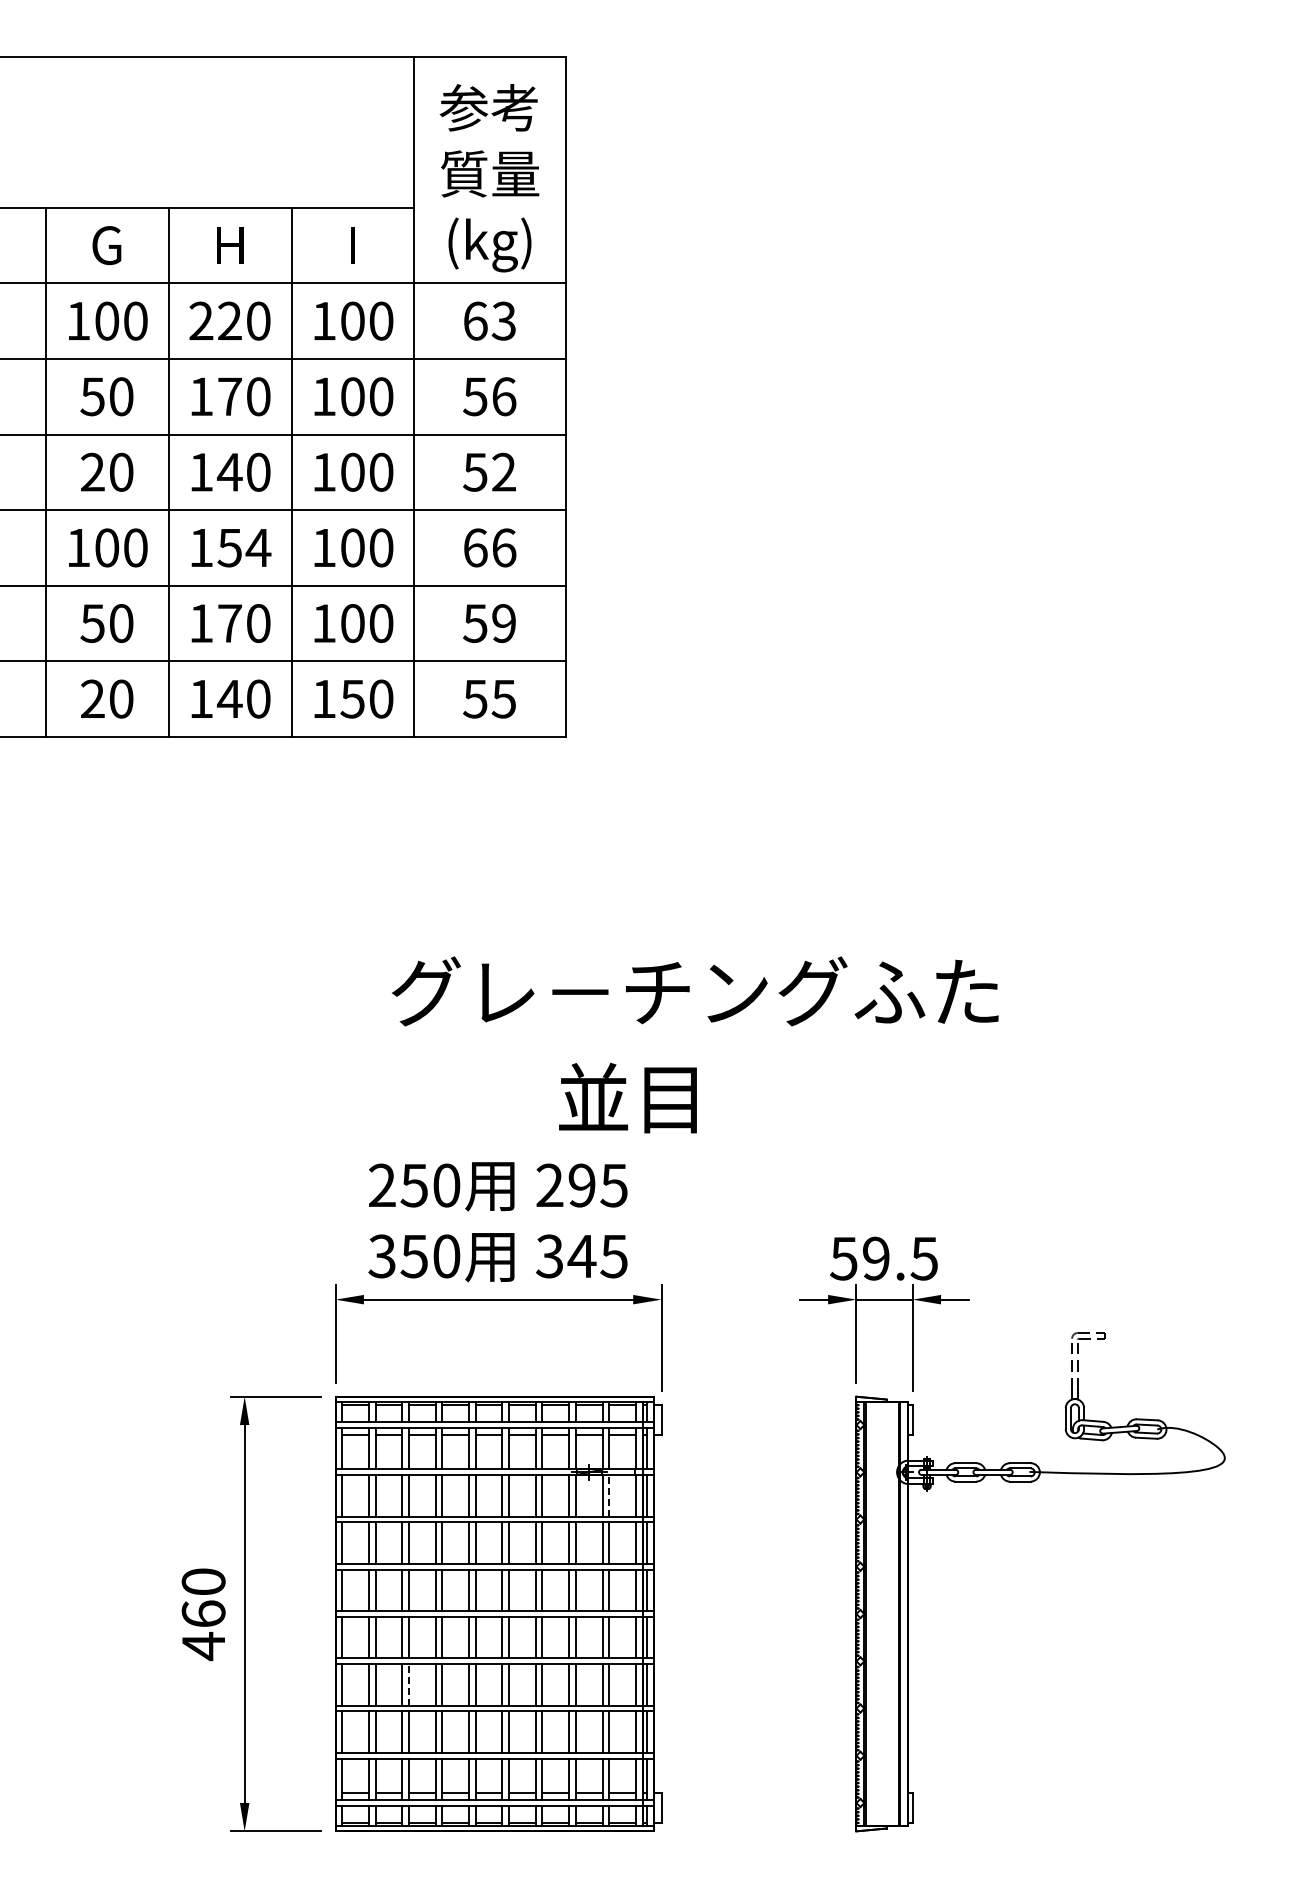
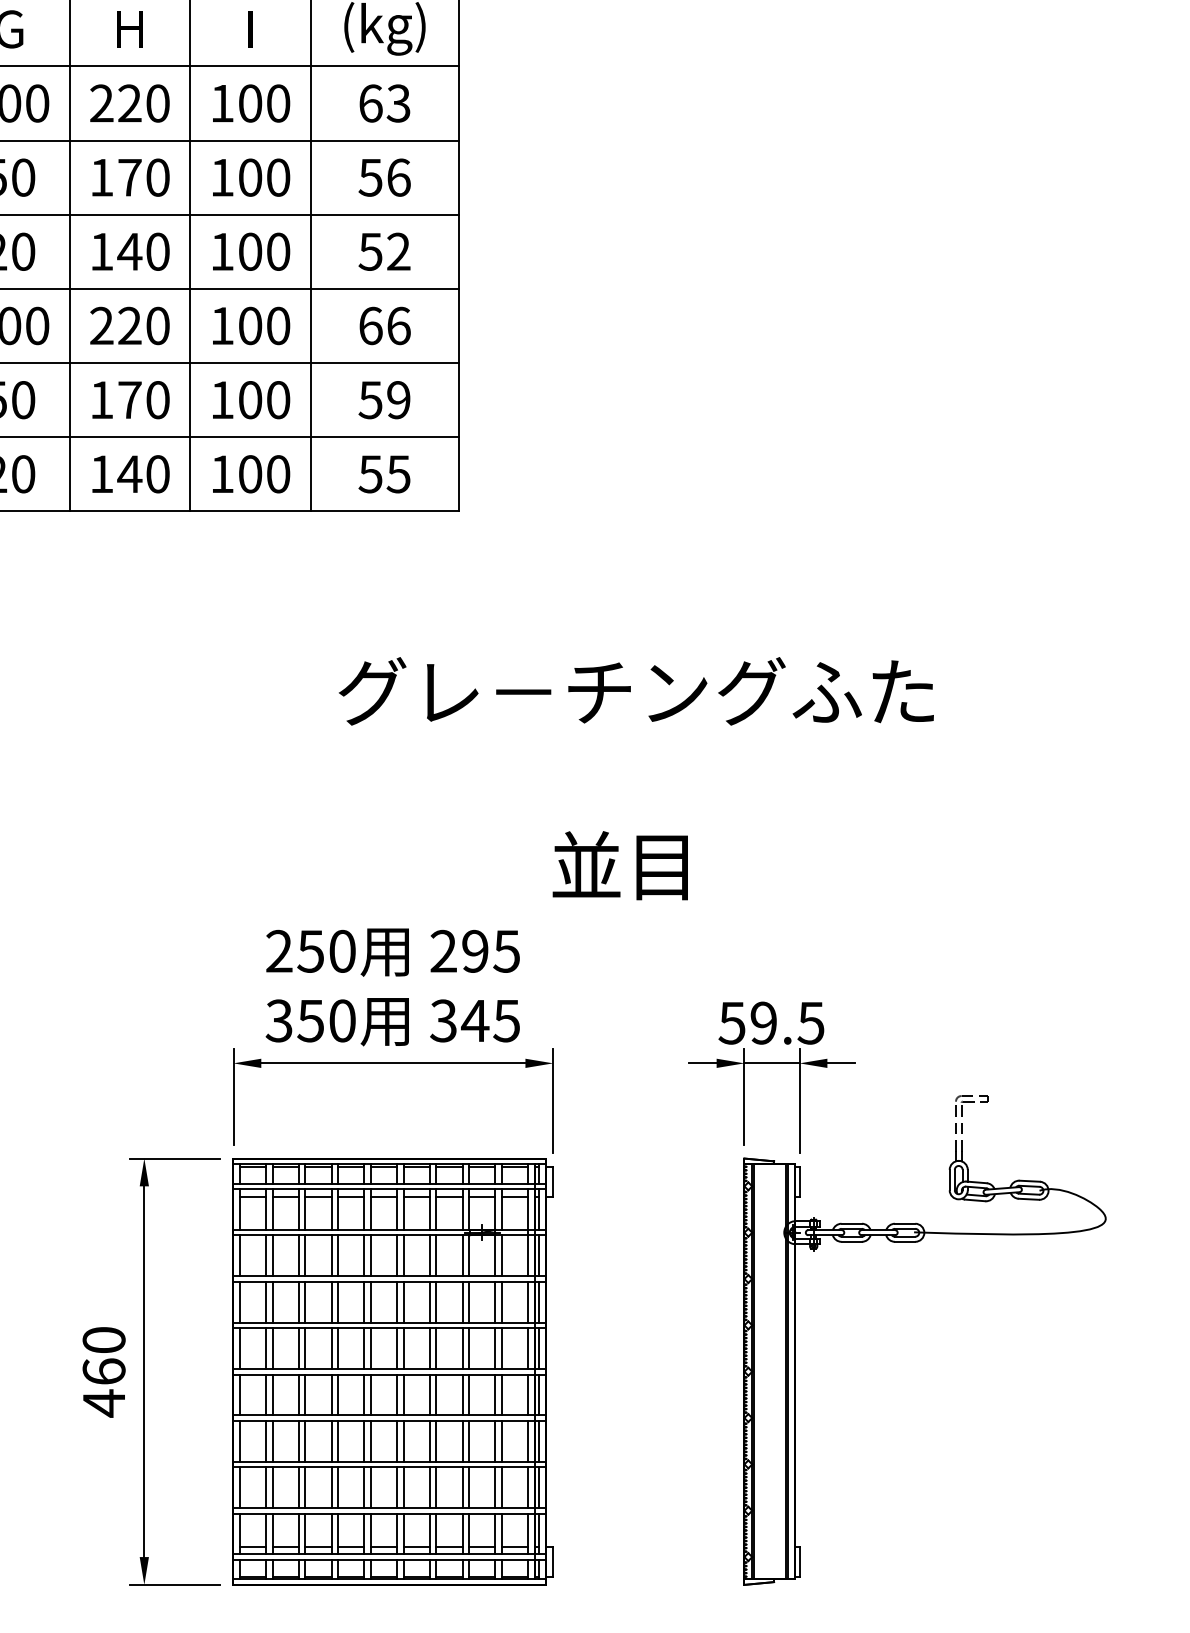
text: (230, 547) -> (130, 325), 154 -> 220
text: (352, 698) -> (250, 473), 150 -> 100
text: (695, 991) -> (636, 691), moved
text: (627, 1097) -> (619, 865), moved
line: (609, 1495) -> (502, 1255), dashed -> solid
line: (408, 1684) -> (305, 1440), dashed -> solid

